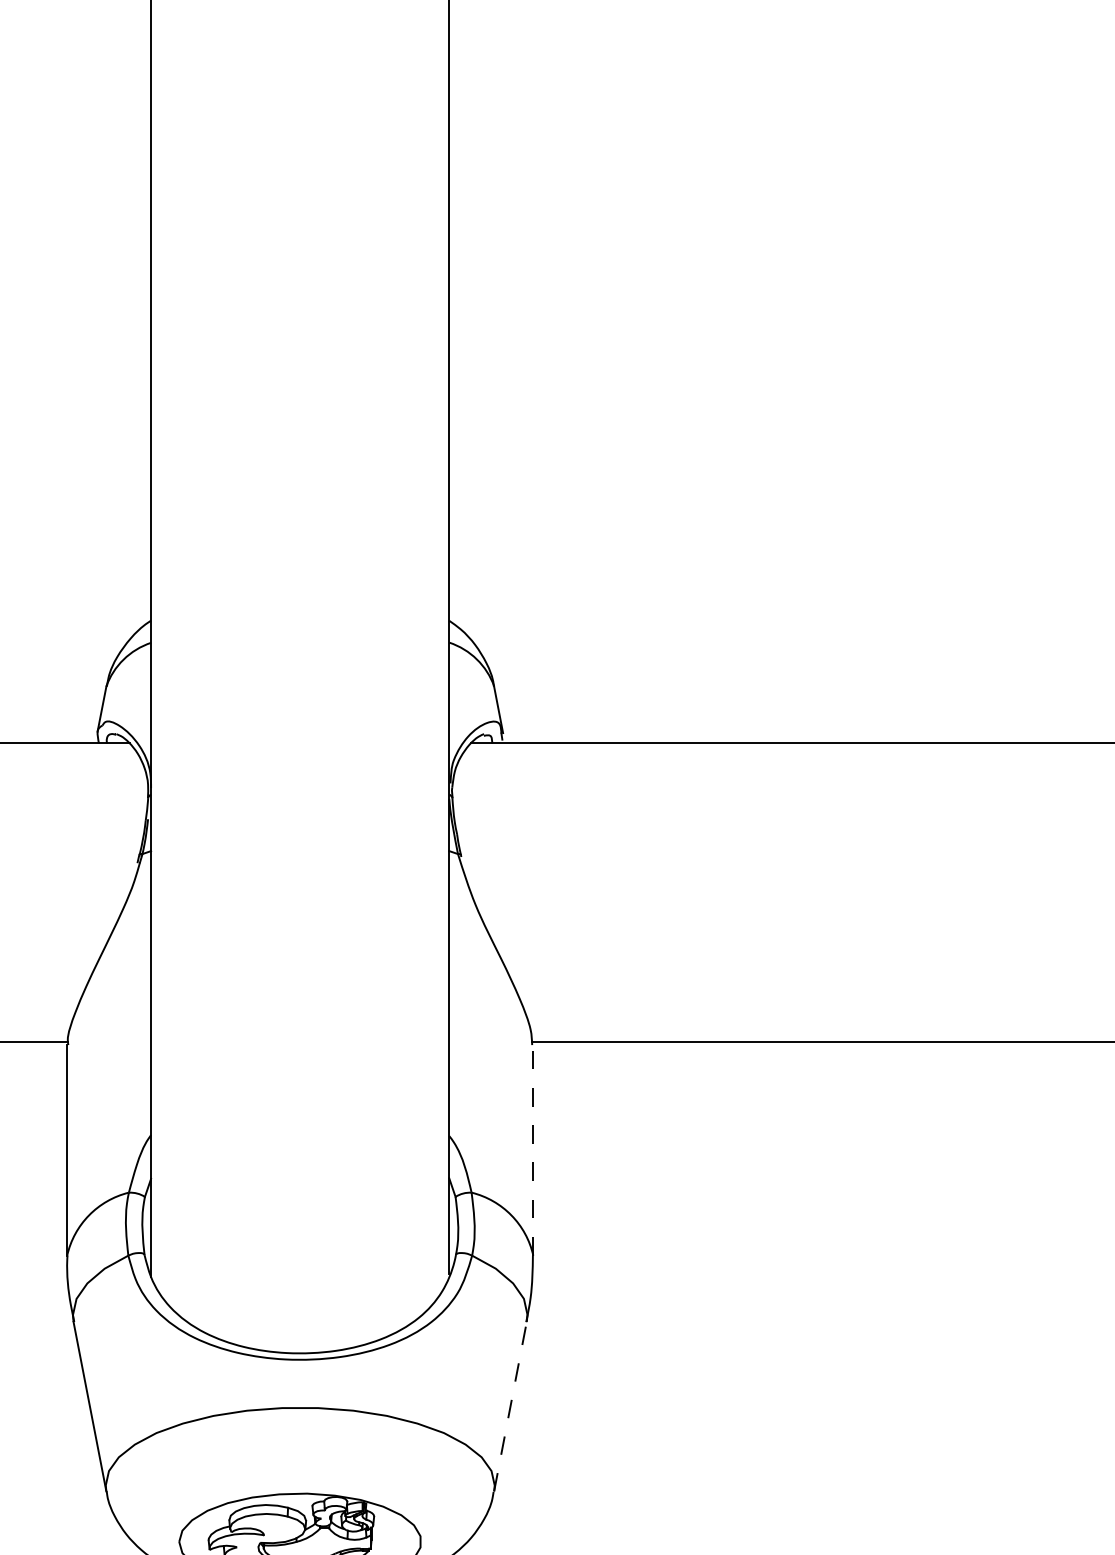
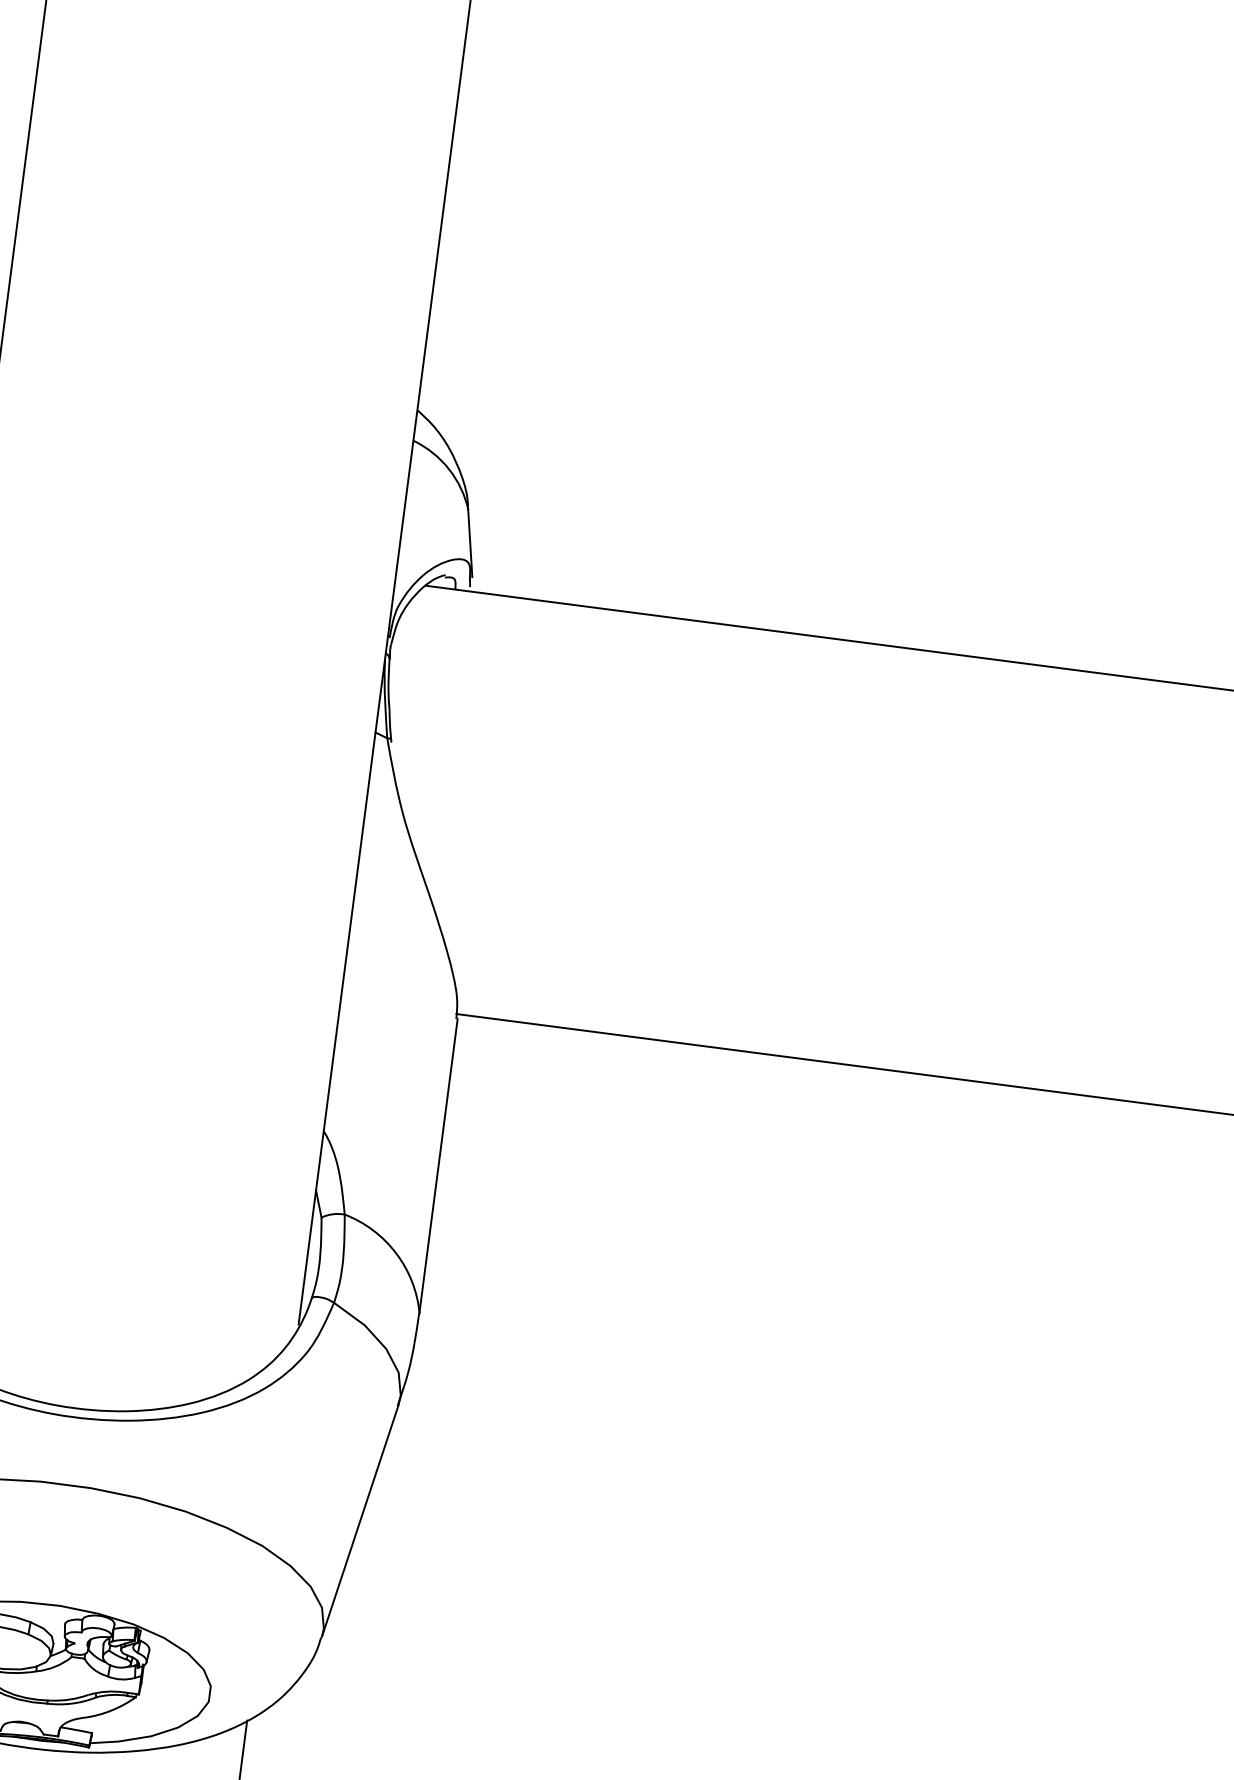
line: (533, 1149) -> (439, 1165), dashed -> solid
line: (510, 1406) -> (360, 1520), dashed -> solid

